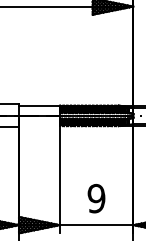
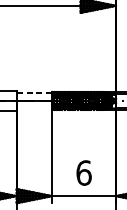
line: (38, 106) -> (33, 92), solid -> dashed
text: (96, 198) -> (83, 172), 9 -> 6

